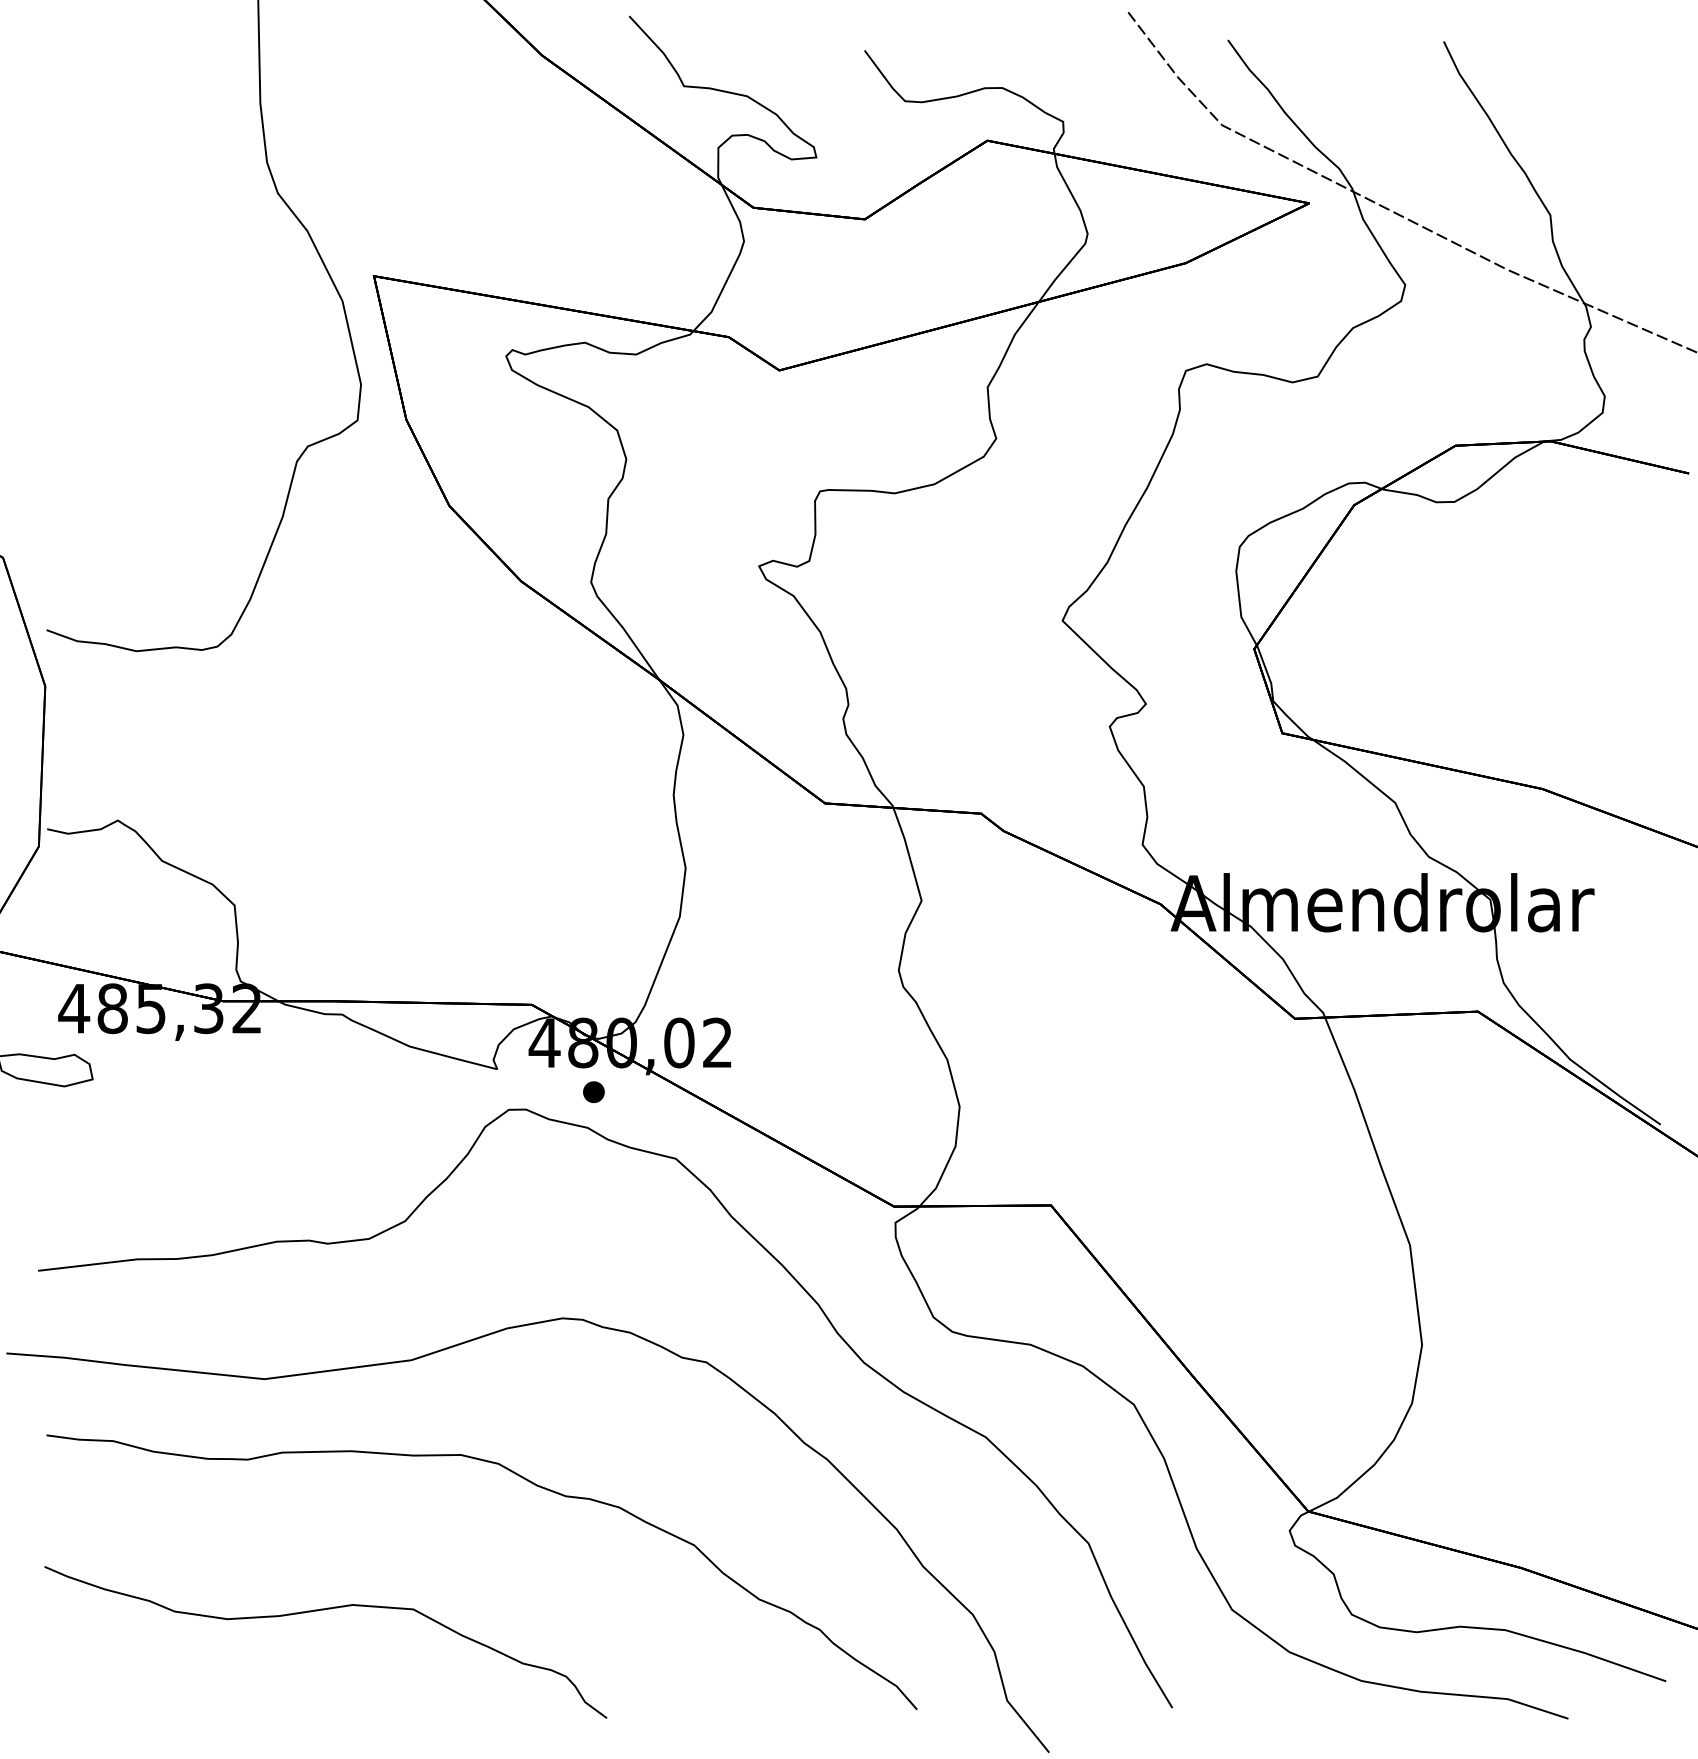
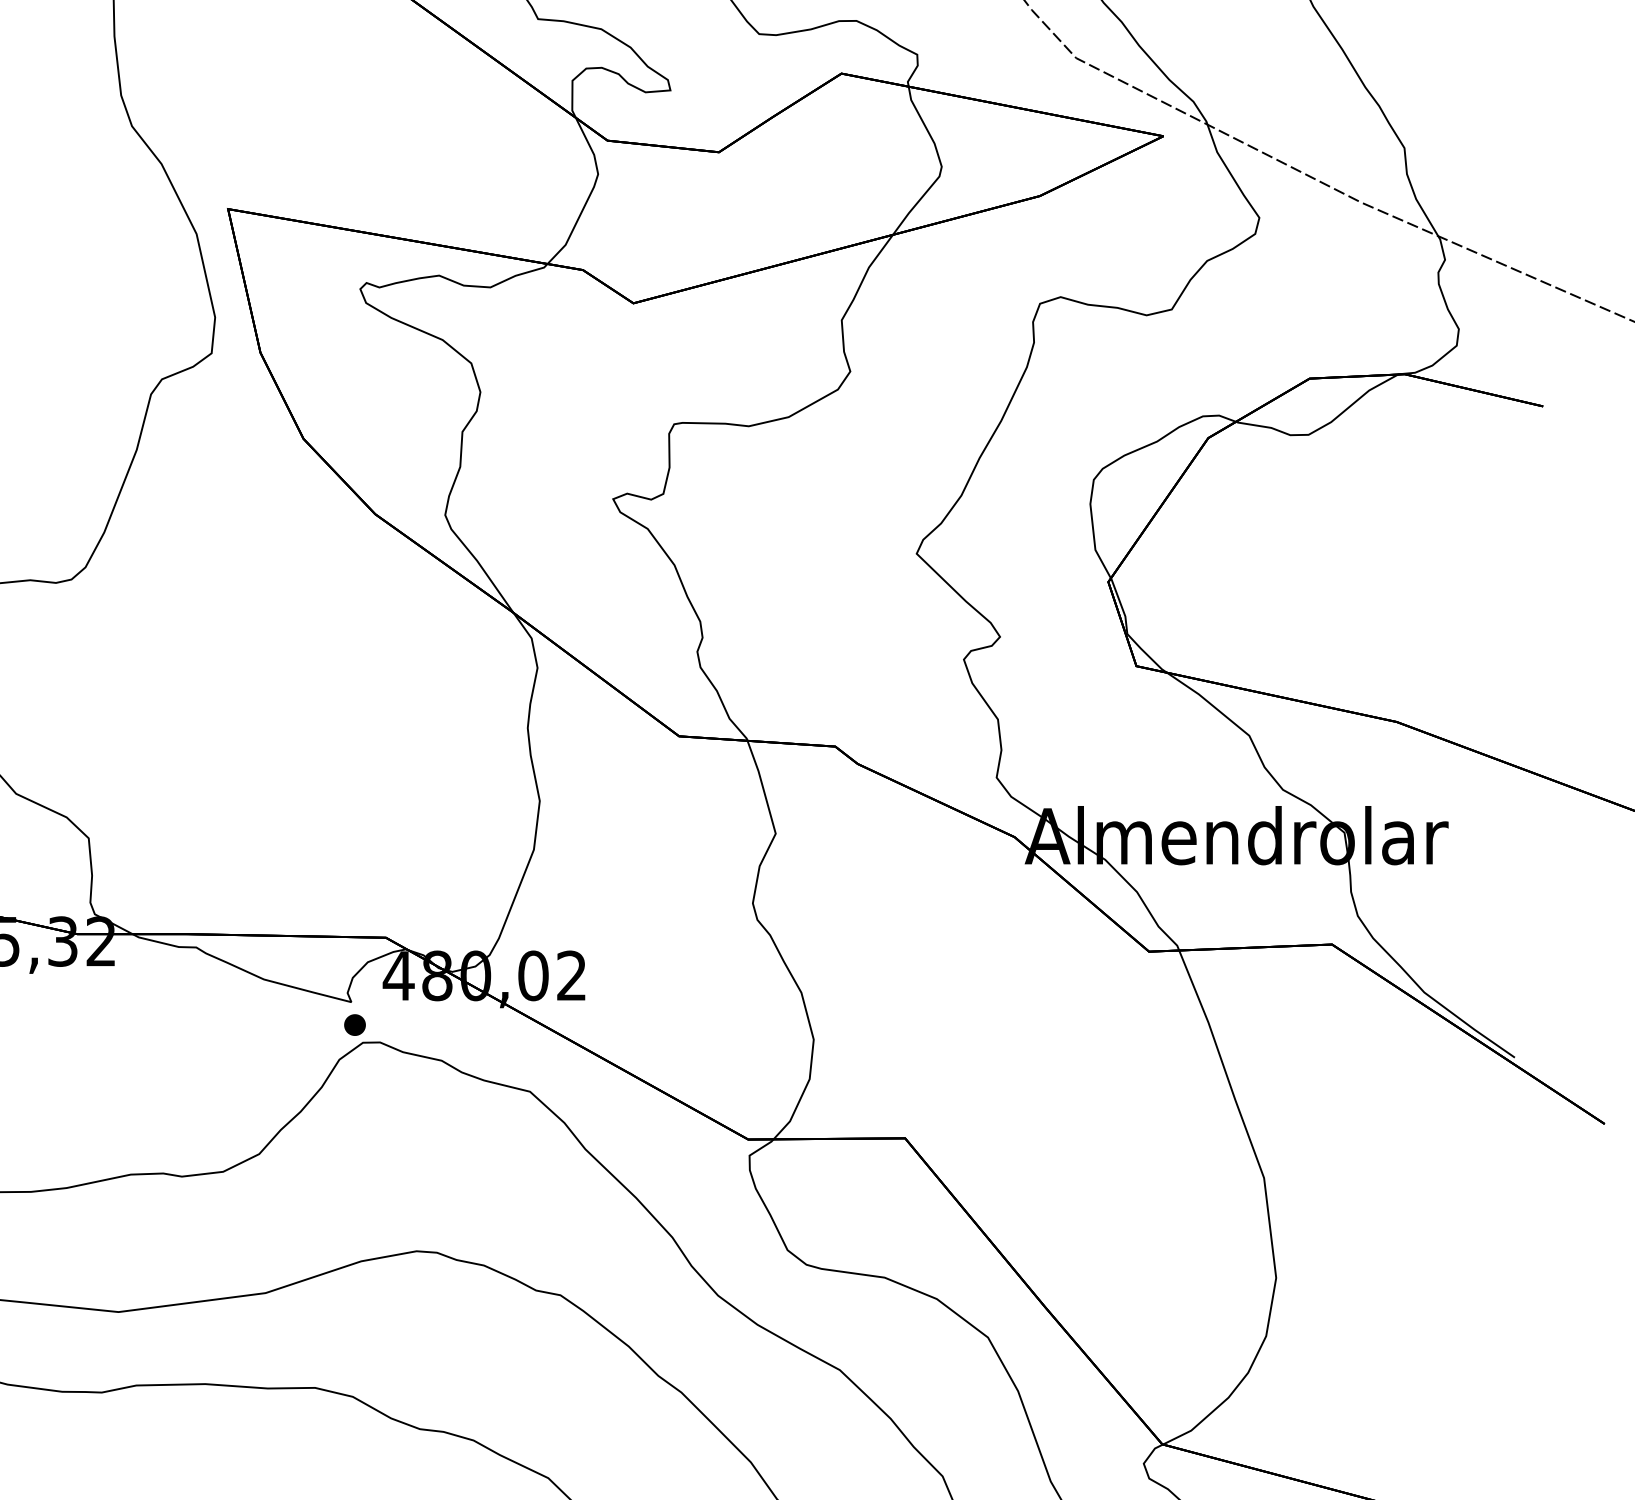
part: (593, 1091) -> (354, 1024), moved

